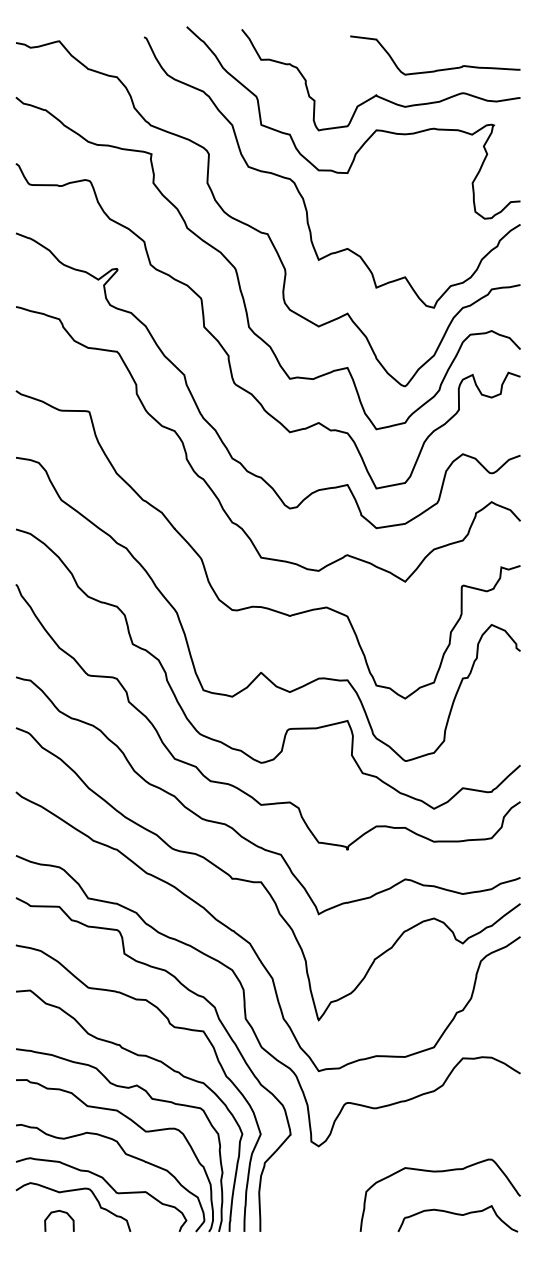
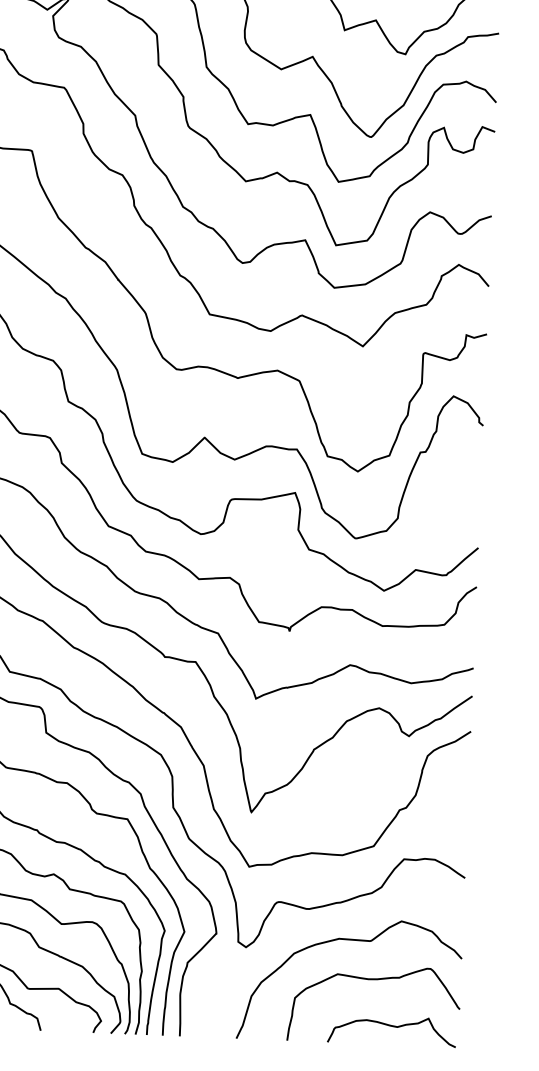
curve: (416, 1136) -> (351, 940), added

